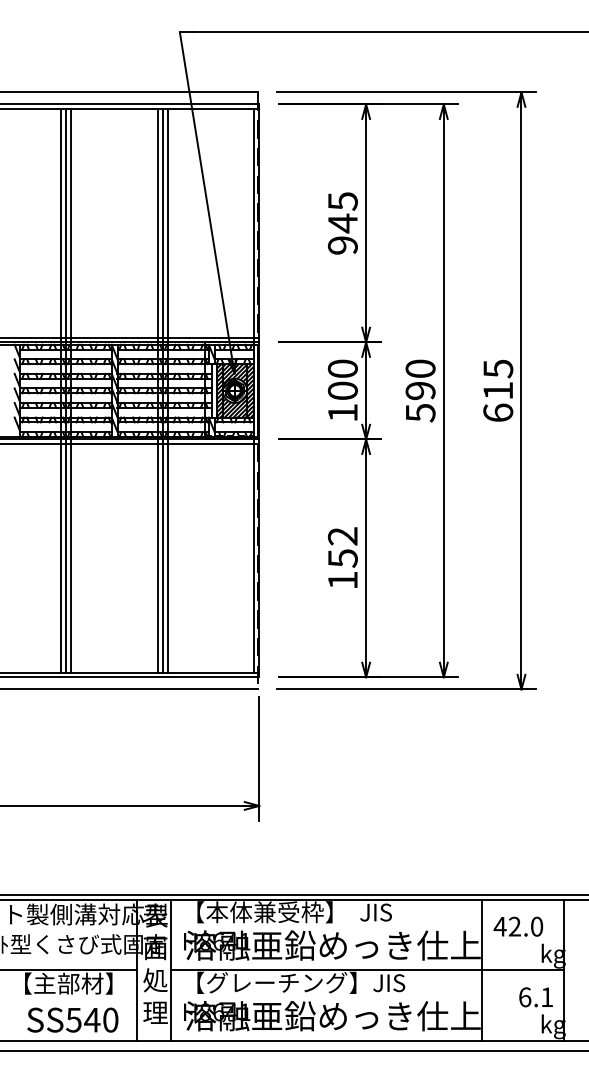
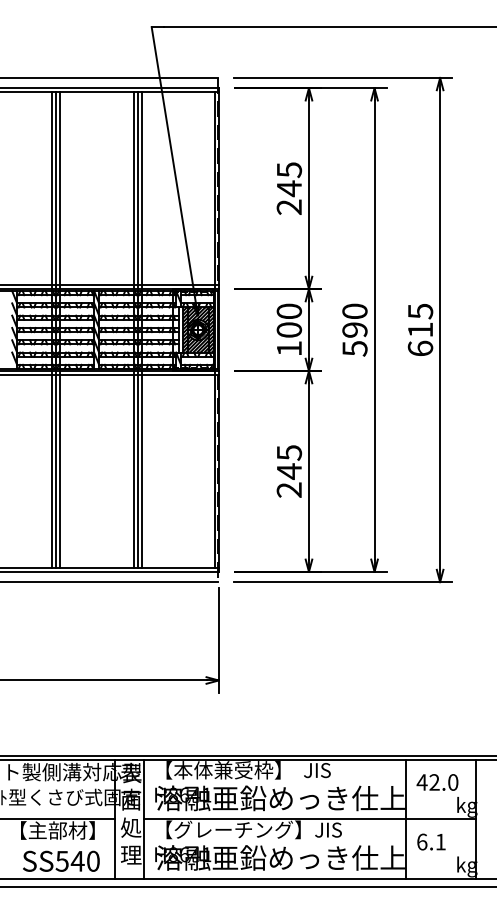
text: (343, 244) -> (289, 206), 945 -> 245
text: (343, 558) -> (289, 471), 152 -> 245
text: (536, 996) -> (431, 841), moved

